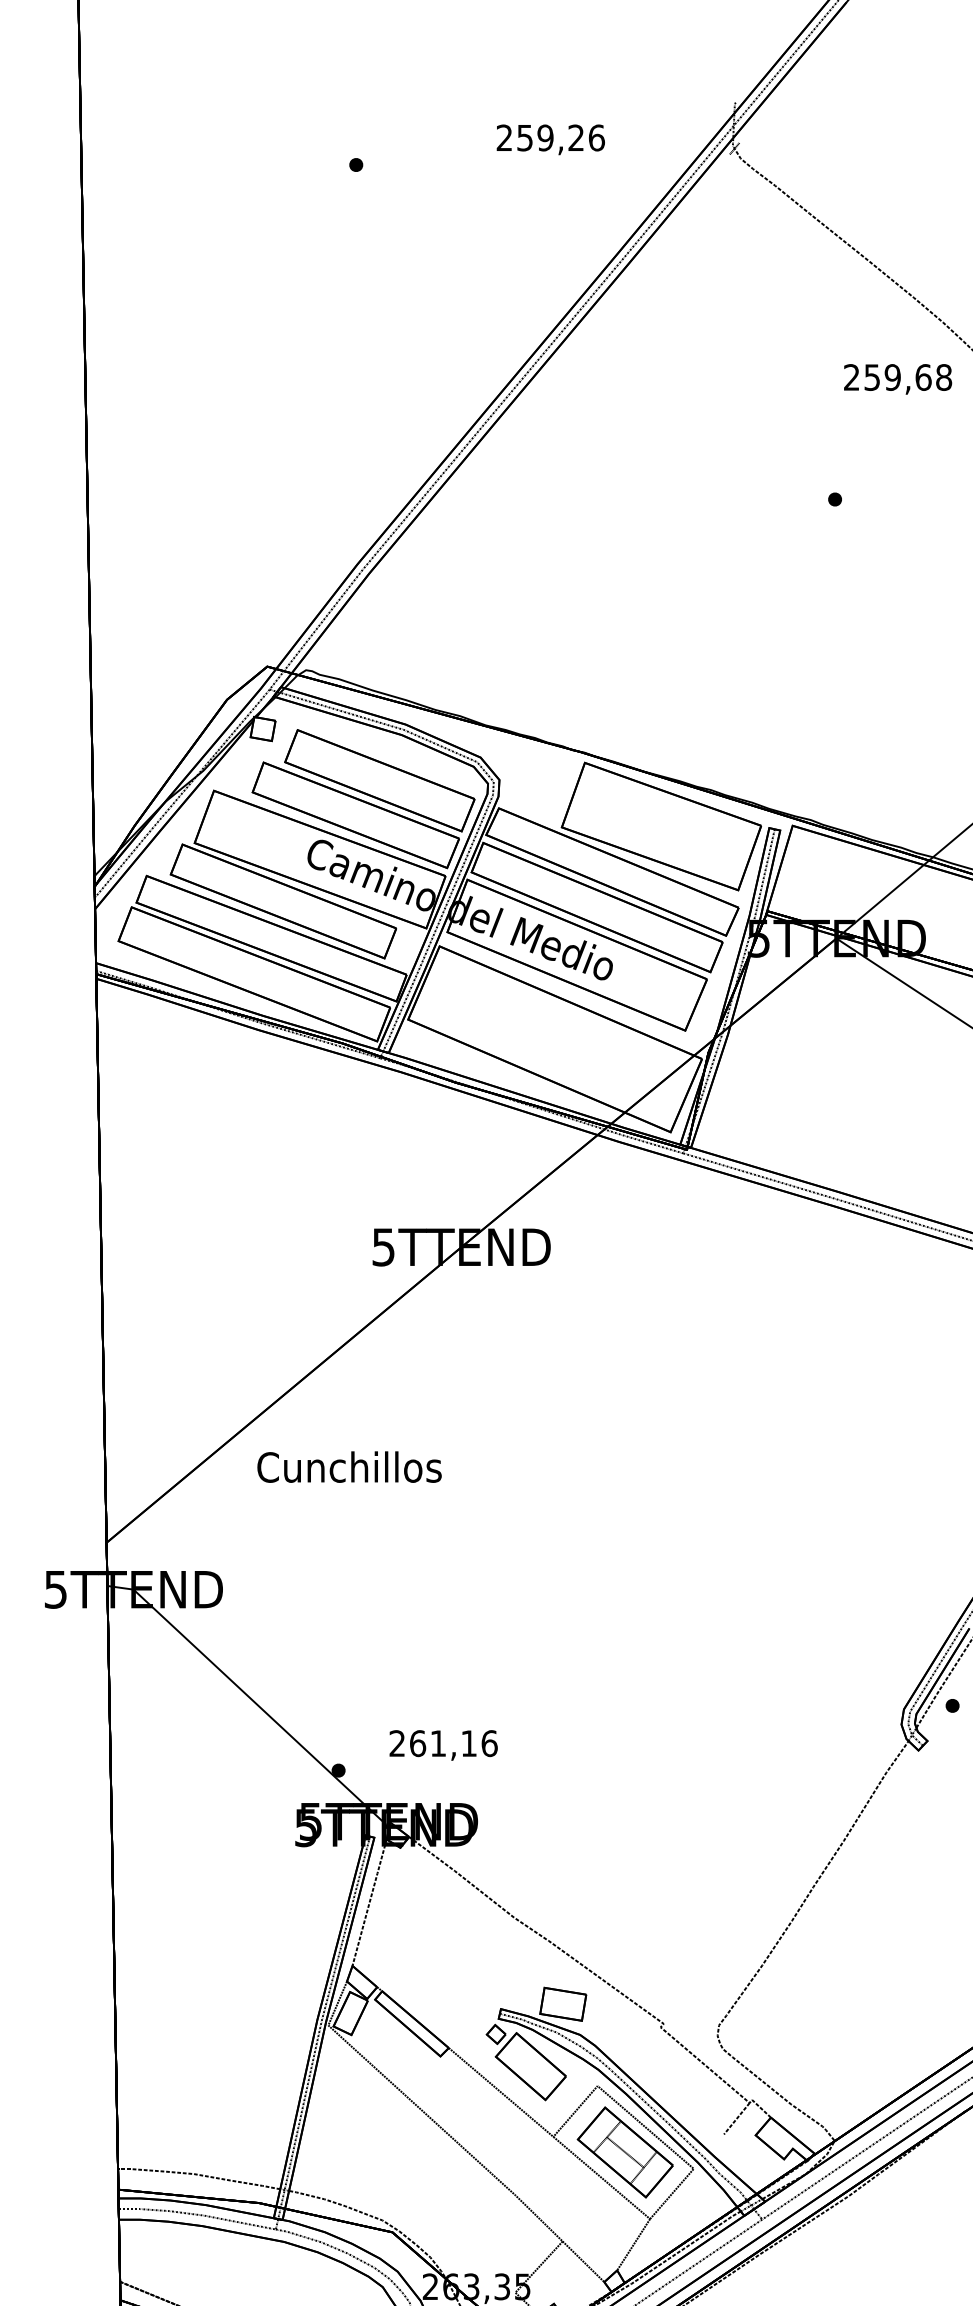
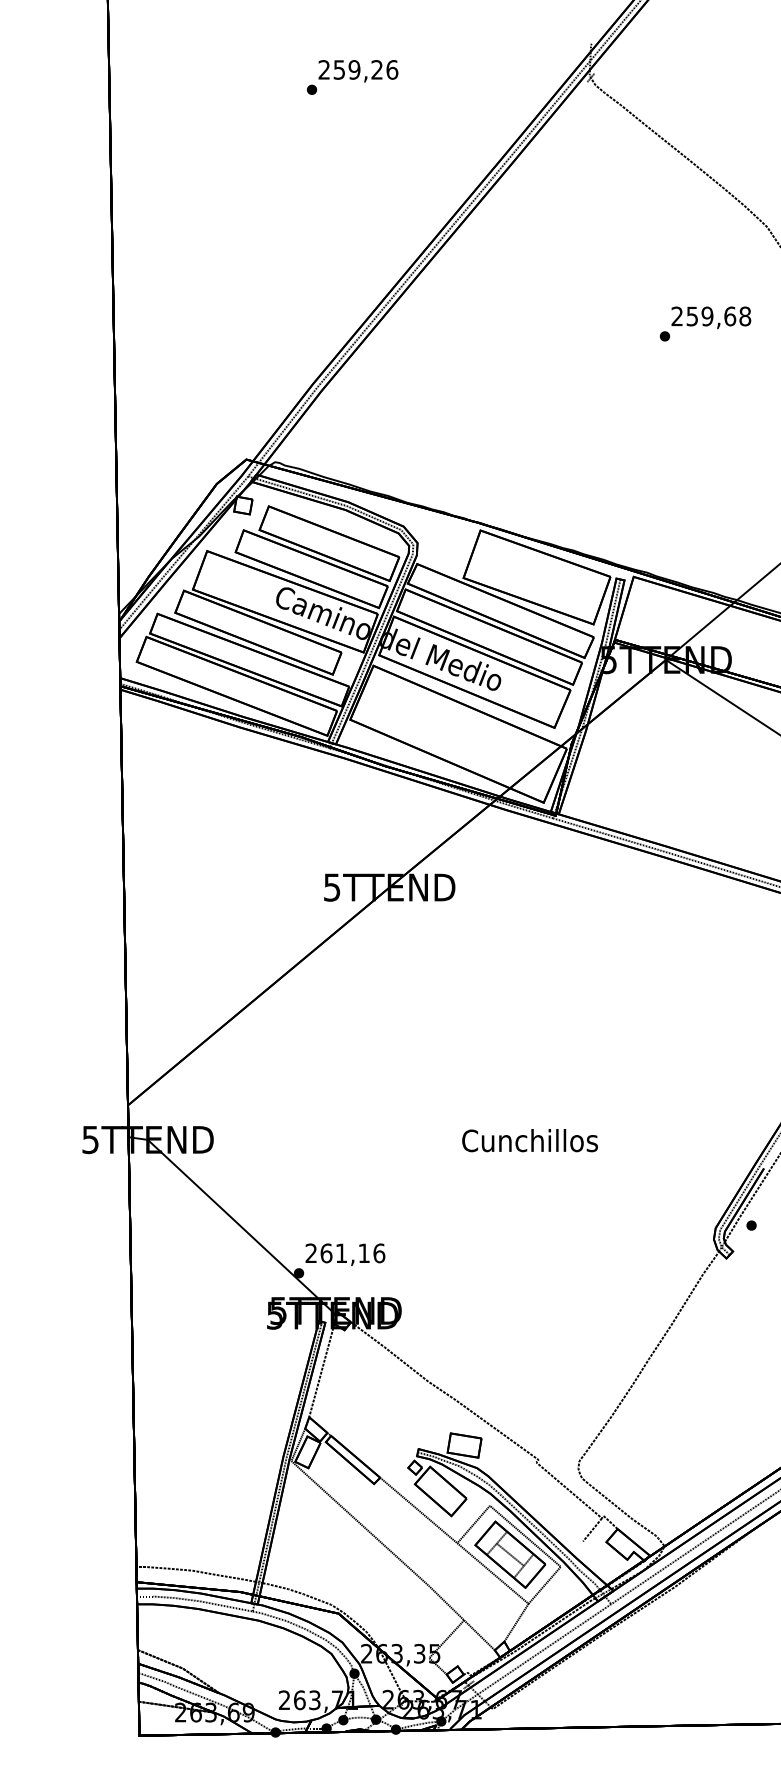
text: (550, 140) -> (358, 71), moved
text: (898, 378) -> (711, 317), moved
text: (348, 1466) -> (529, 1140), moved
text: (443, 1745) -> (345, 1254), moved

